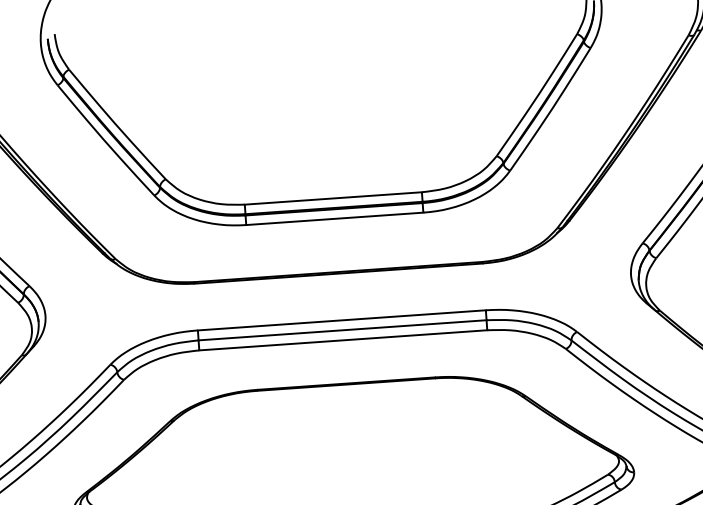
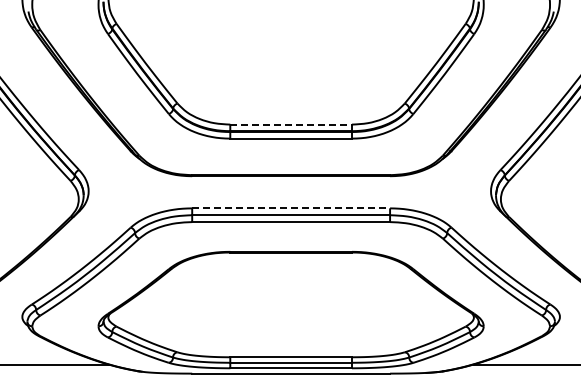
line: (333, 198) -> (291, 124), solid -> dashed
line: (342, 320) -> (291, 208), solid -> dashed

